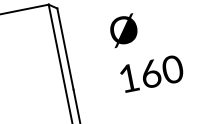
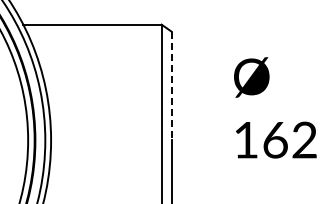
line: (65, 49) -> (171, 86), solid -> dashed
text: (172, 69) -> (304, 139), 160 -> 162

